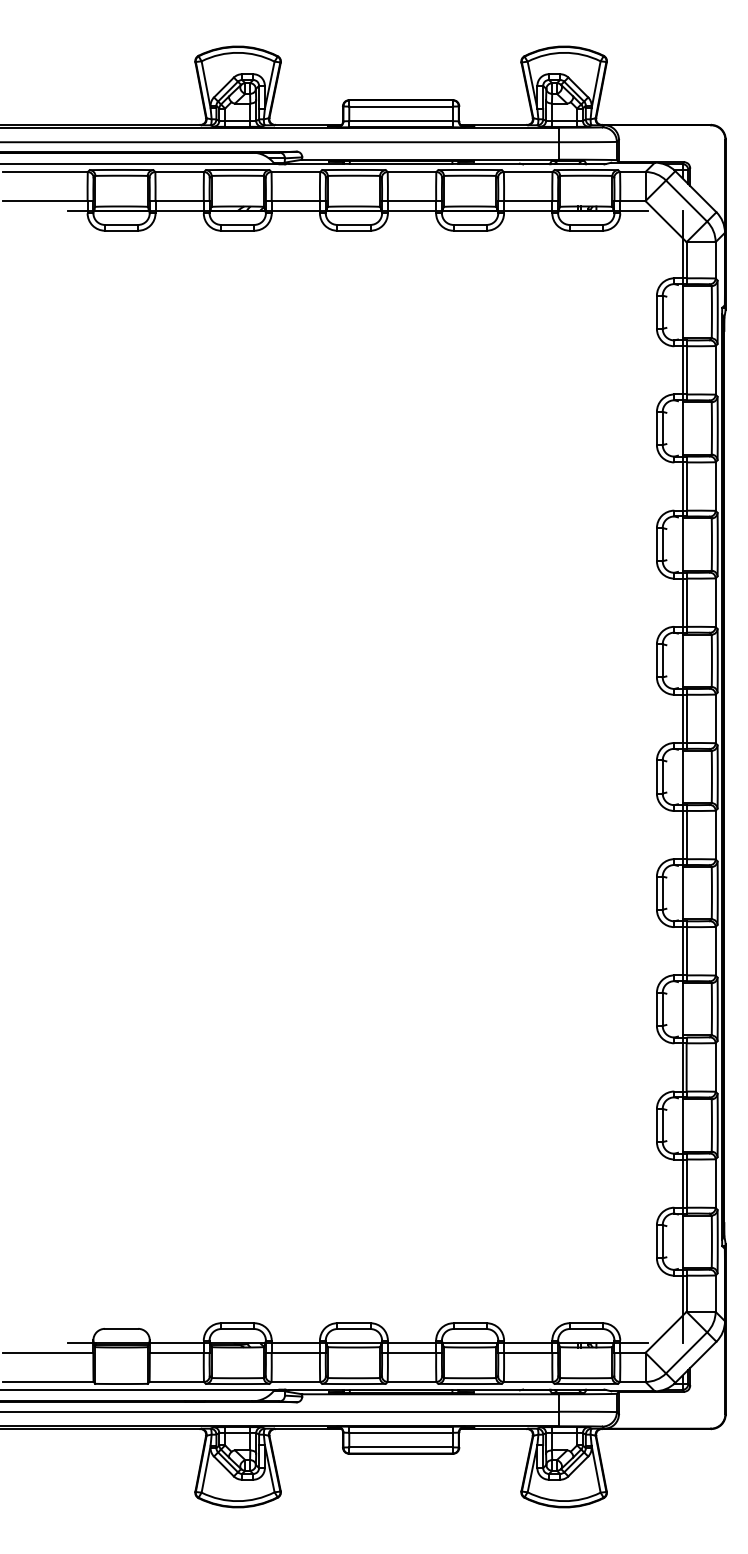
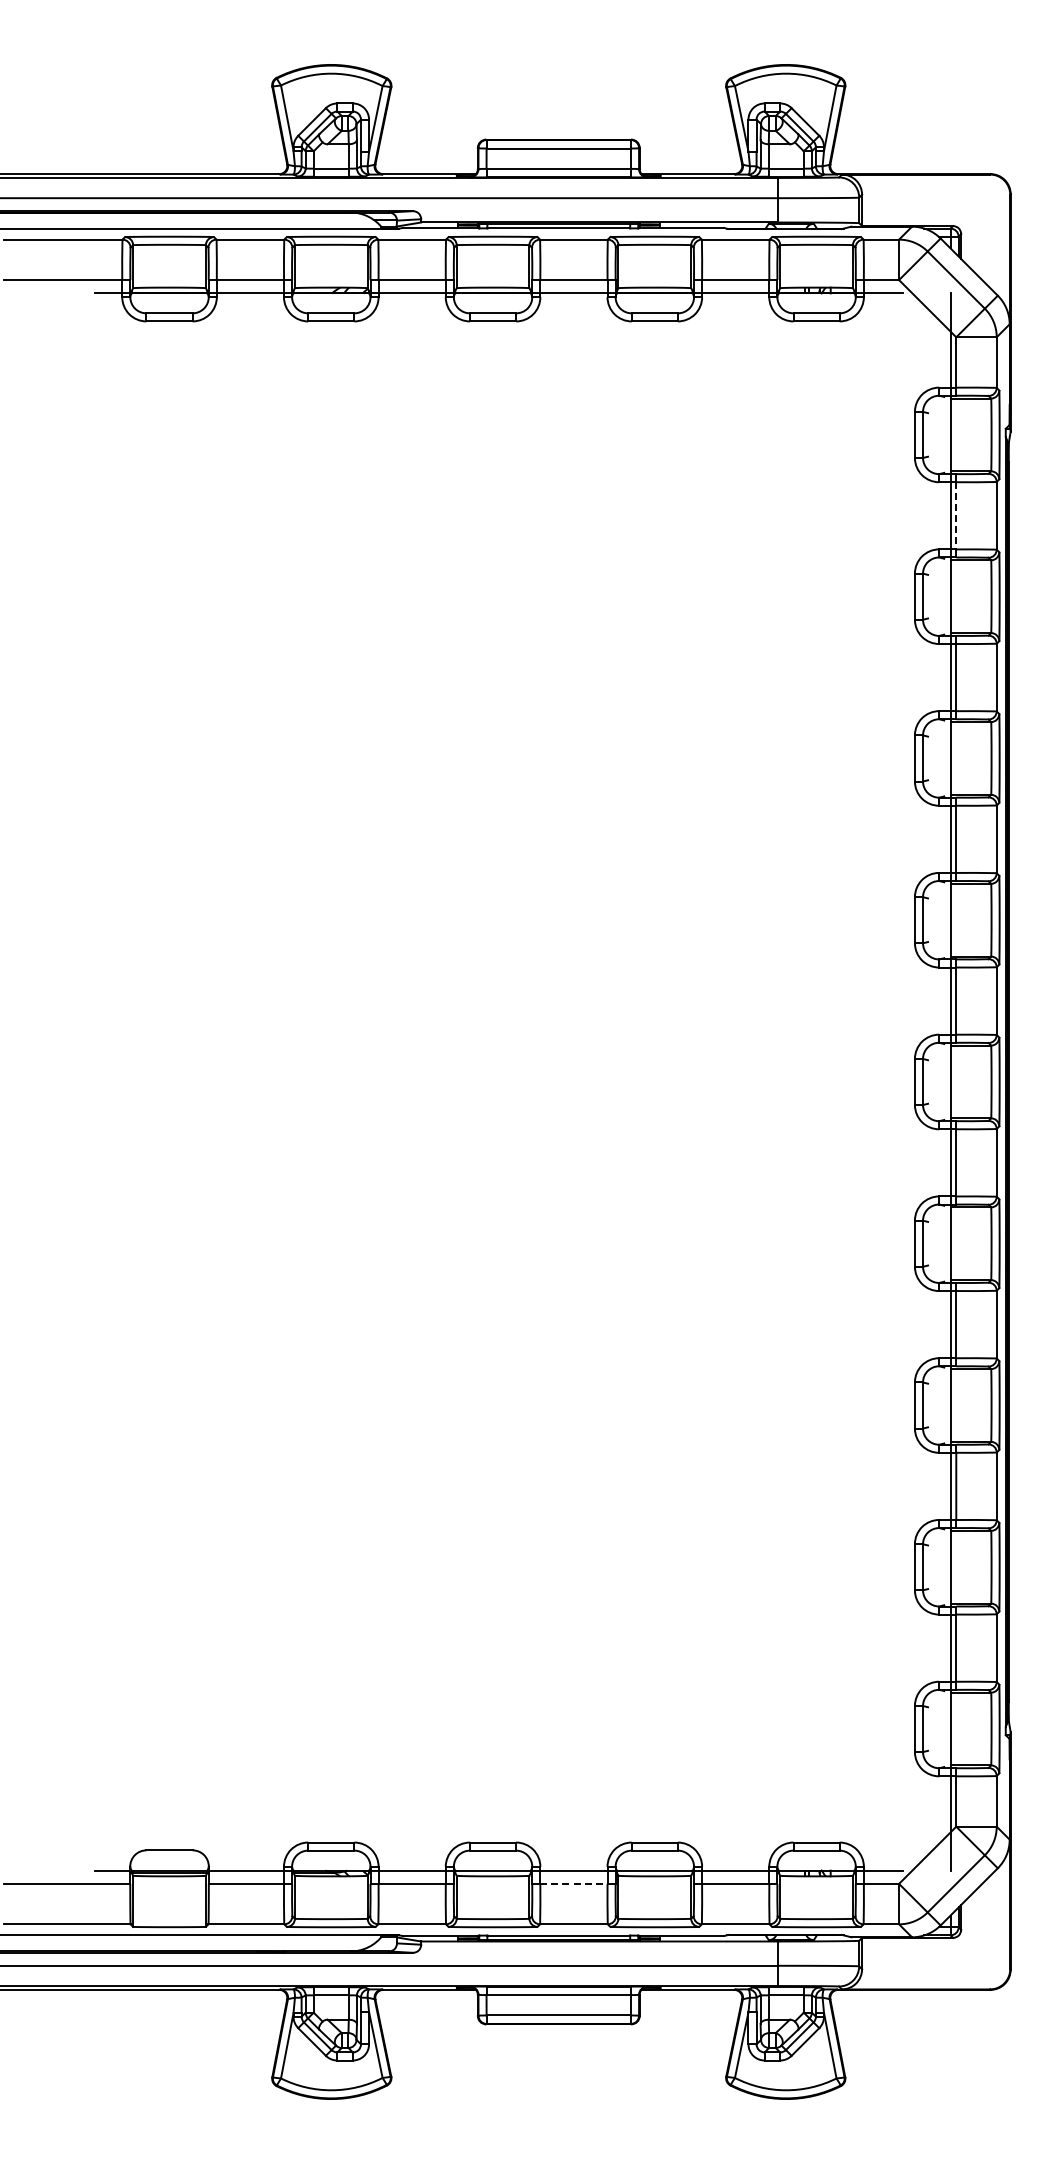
line: (686, 370) -> (956, 515), solid -> dashed
line: (411, 1352) -> (573, 1883), solid -> dashed

